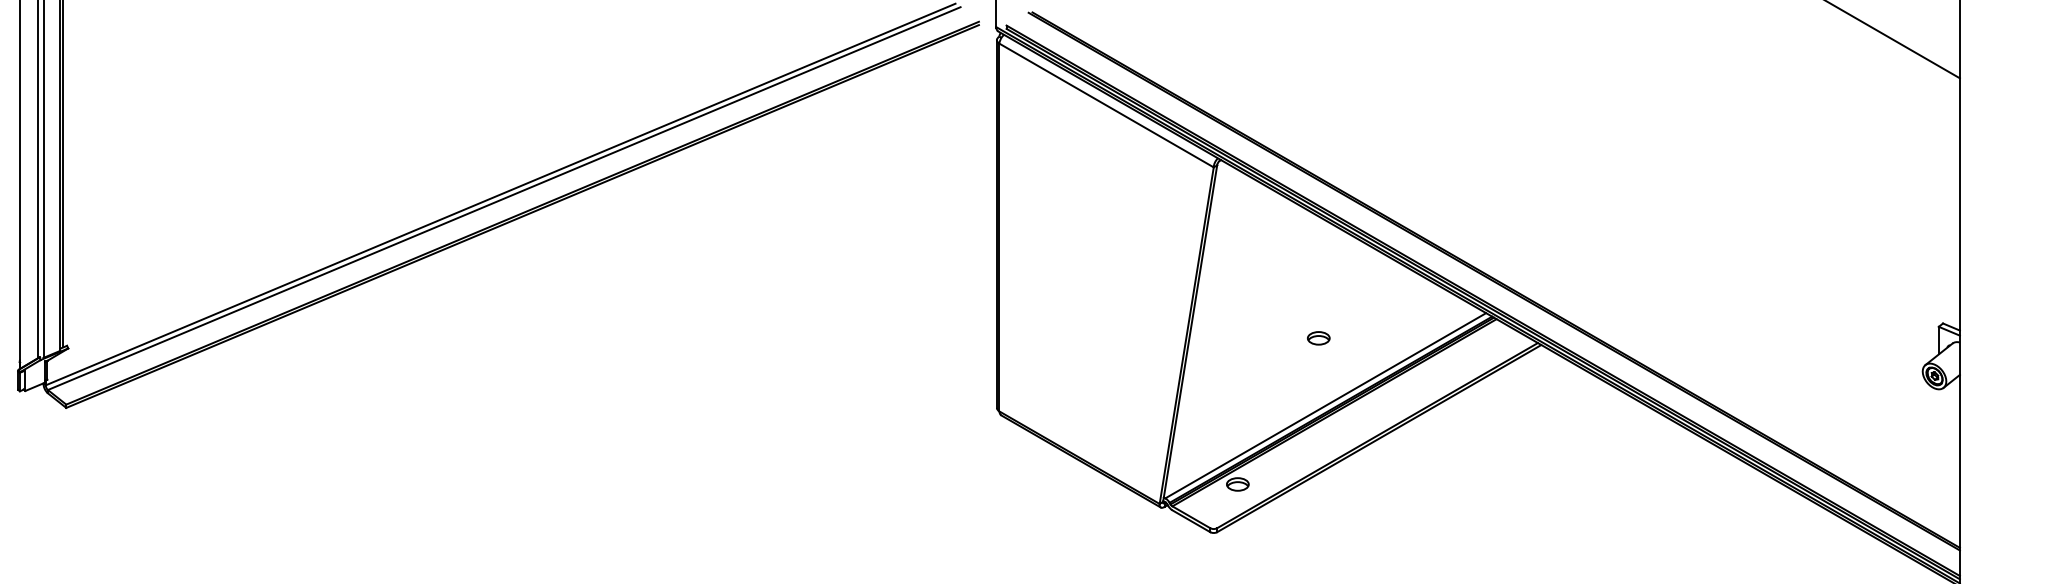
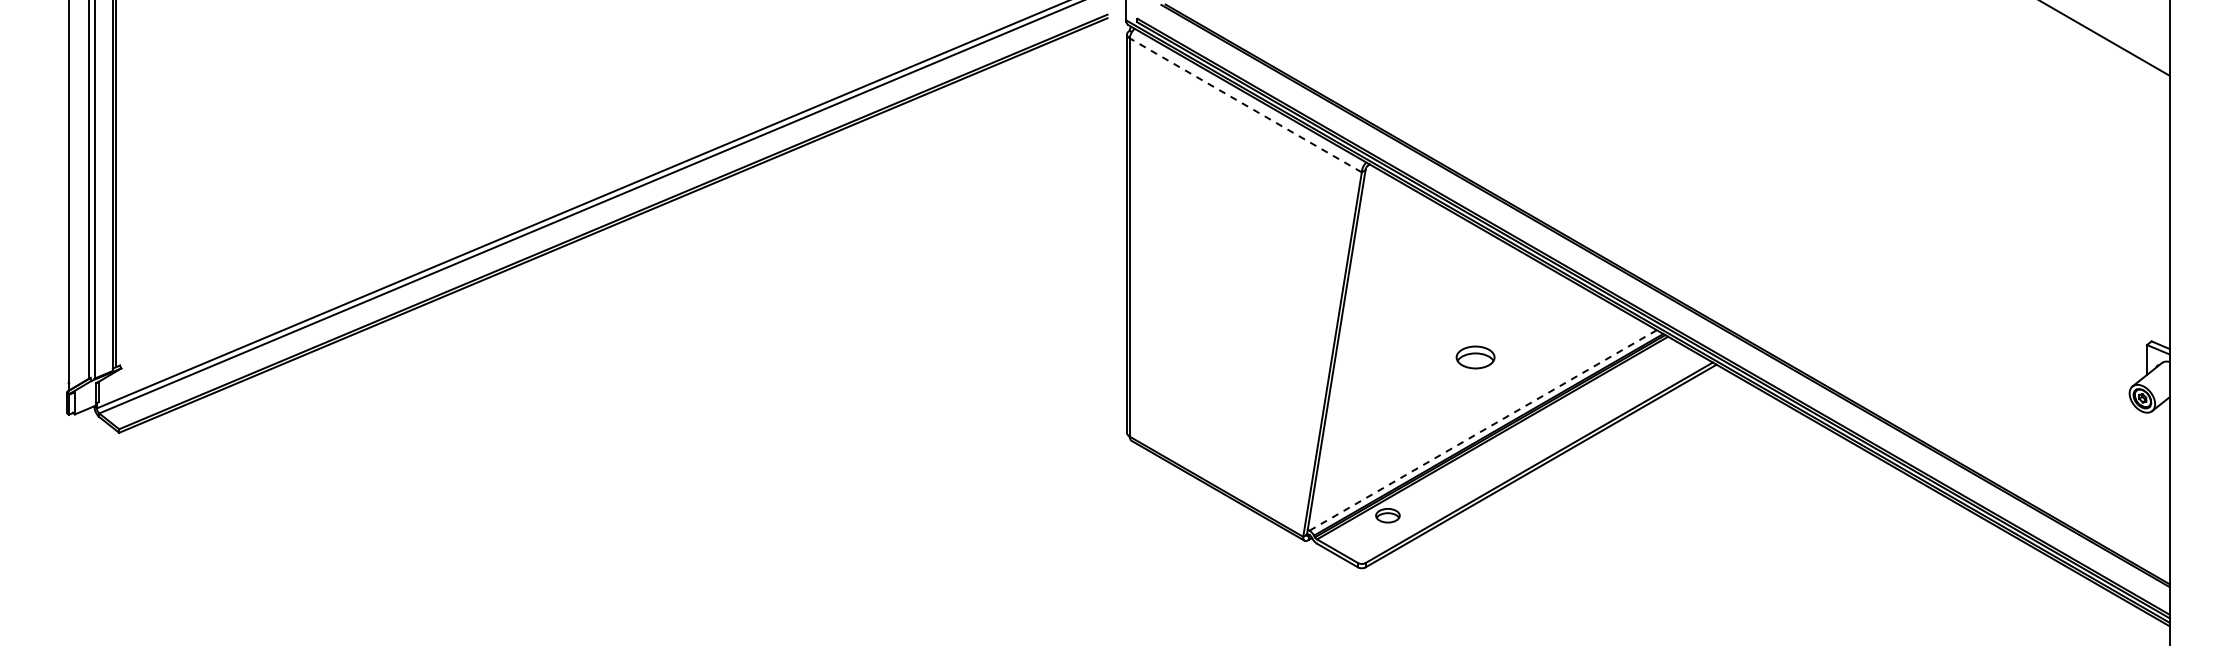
line: (1106, 105) -> (1245, 105), solid -> dashed
part: (1318, 338) -> (1475, 357), size x1.6
line: (1326, 405) -> (1483, 430), solid -> dashed

